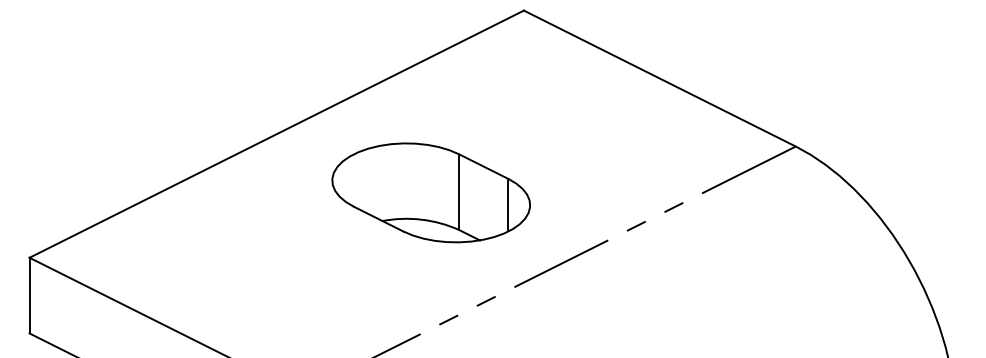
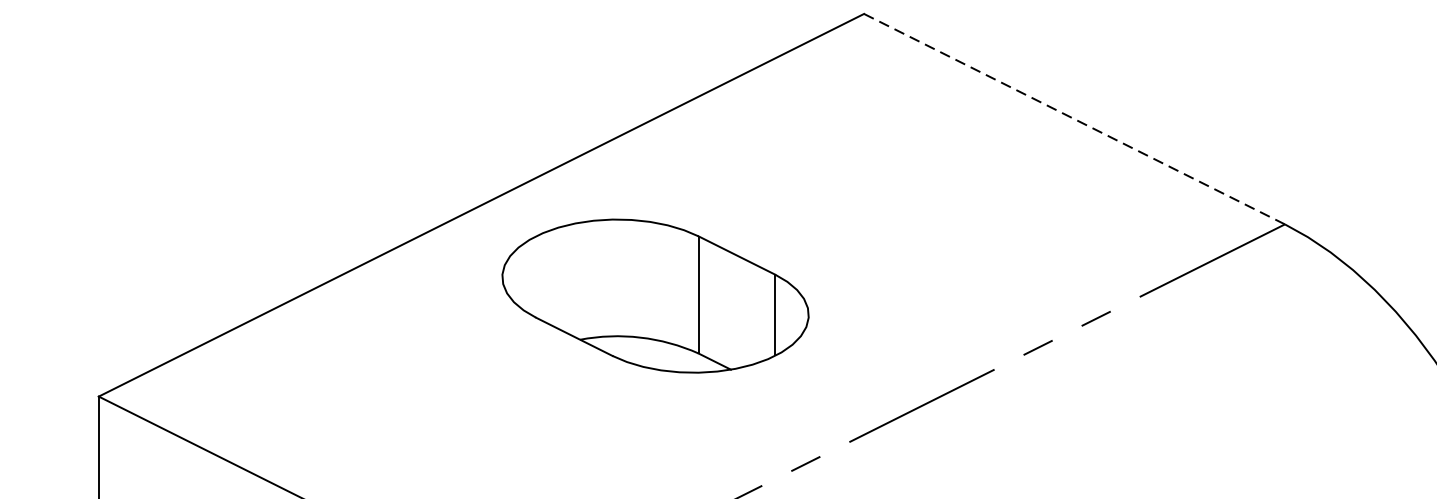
line: (659, 78) -> (1073, 119), solid -> dashed
part: (431, 192) -> (655, 295), moved

